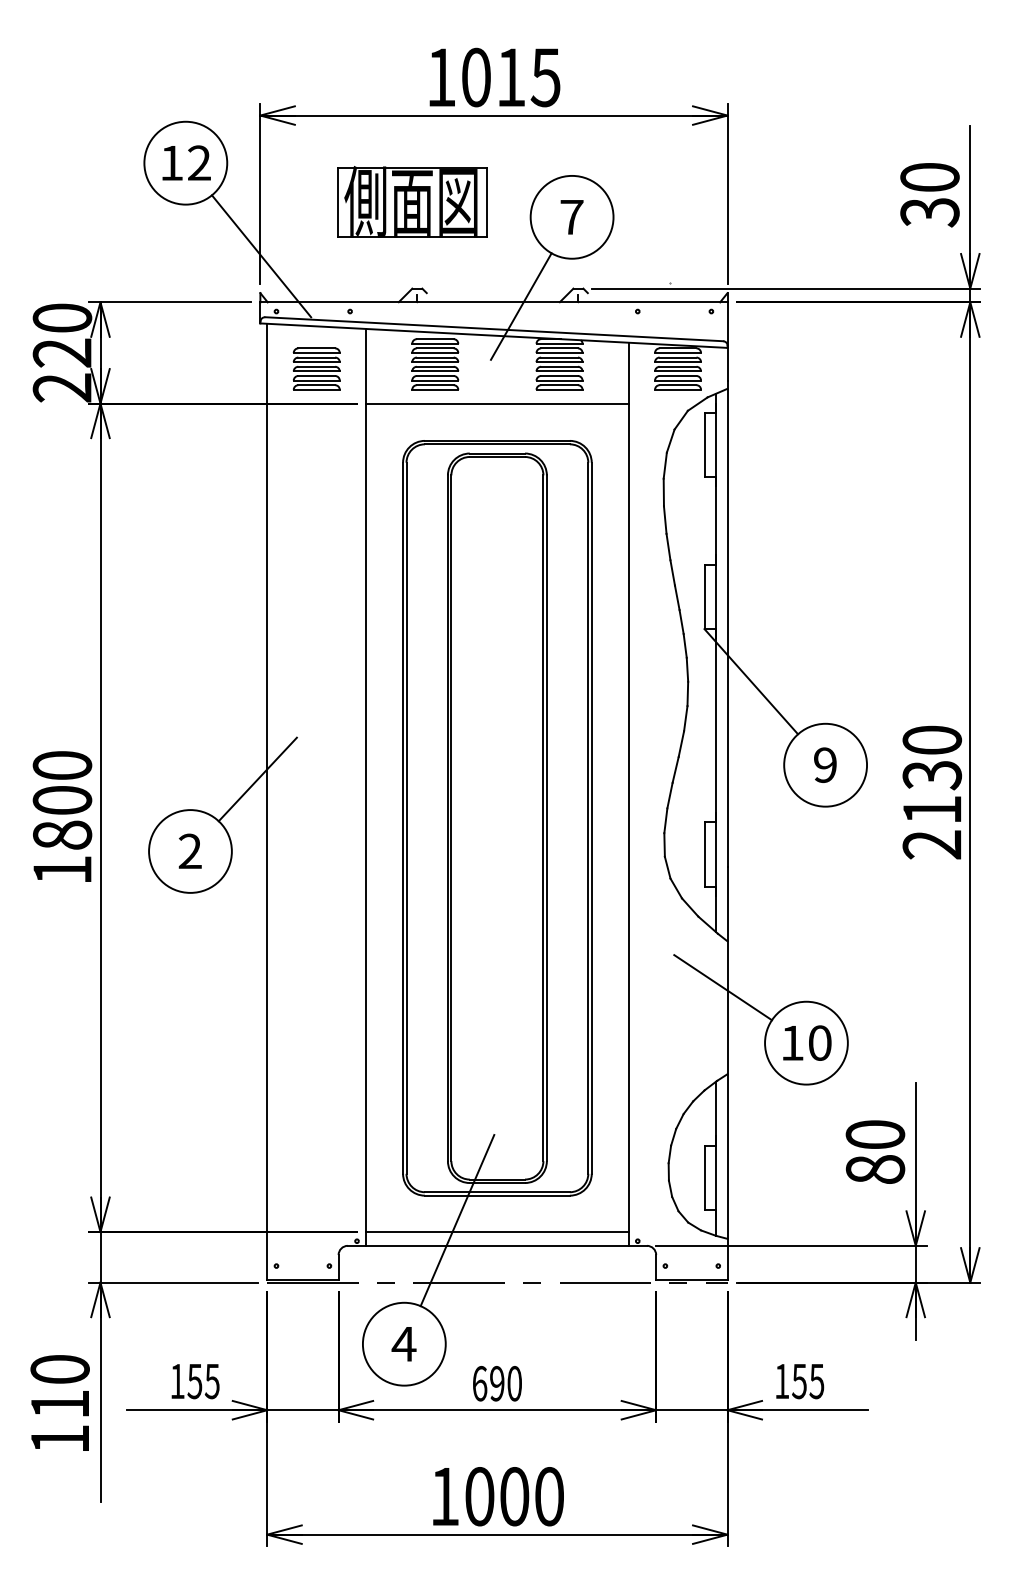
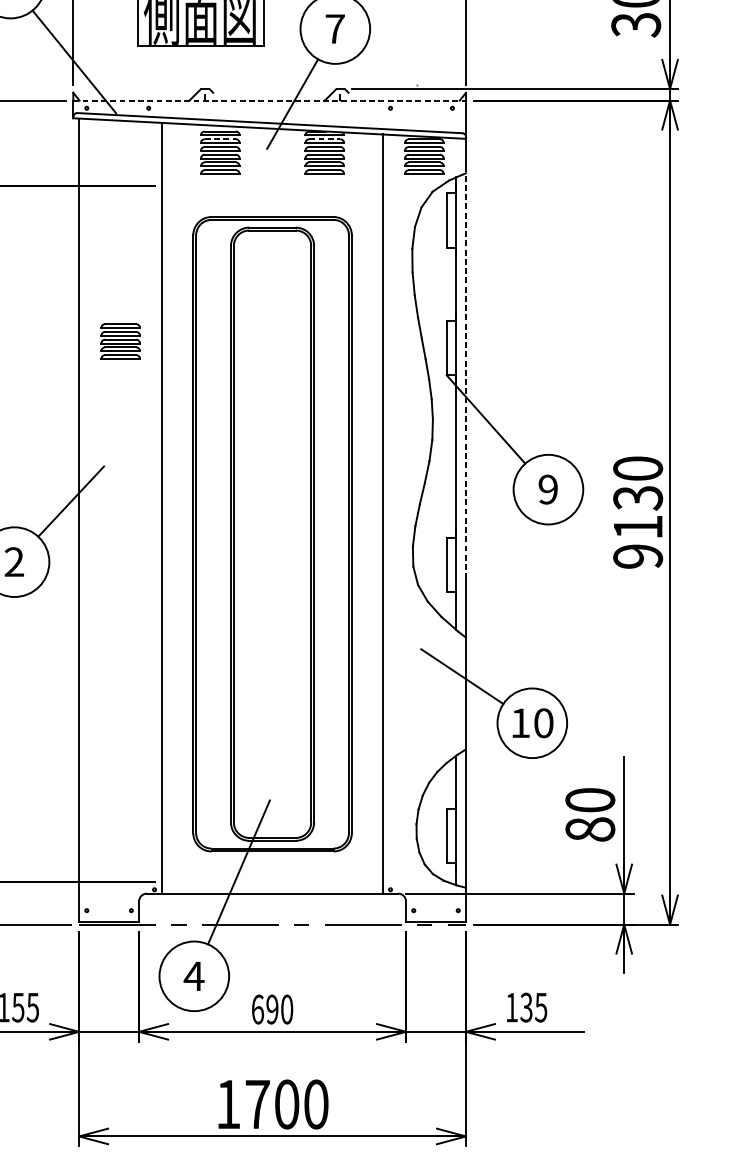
line: (493, 302) -> (269, 100), solid -> dashed
line: (435, 348) -> (220, 139), solid -> dashed
line: (560, 348) -> (325, 139), solid -> dashed
part: (316, 368) -> (120, 341), moved
line: (497, 403) -> (272, 185), removed
line: (727, 623) -> (465, 370), solid -> dashed
text: (932, 844) -> (638, 556), 2130 -> 9130
line: (497, 1232) -> (272, 882), removed
text: (799, 1380) -> (526, 1006), 155 -> 135
text: (479, 1496) -> (257, 1104), 1000 -> 1700

